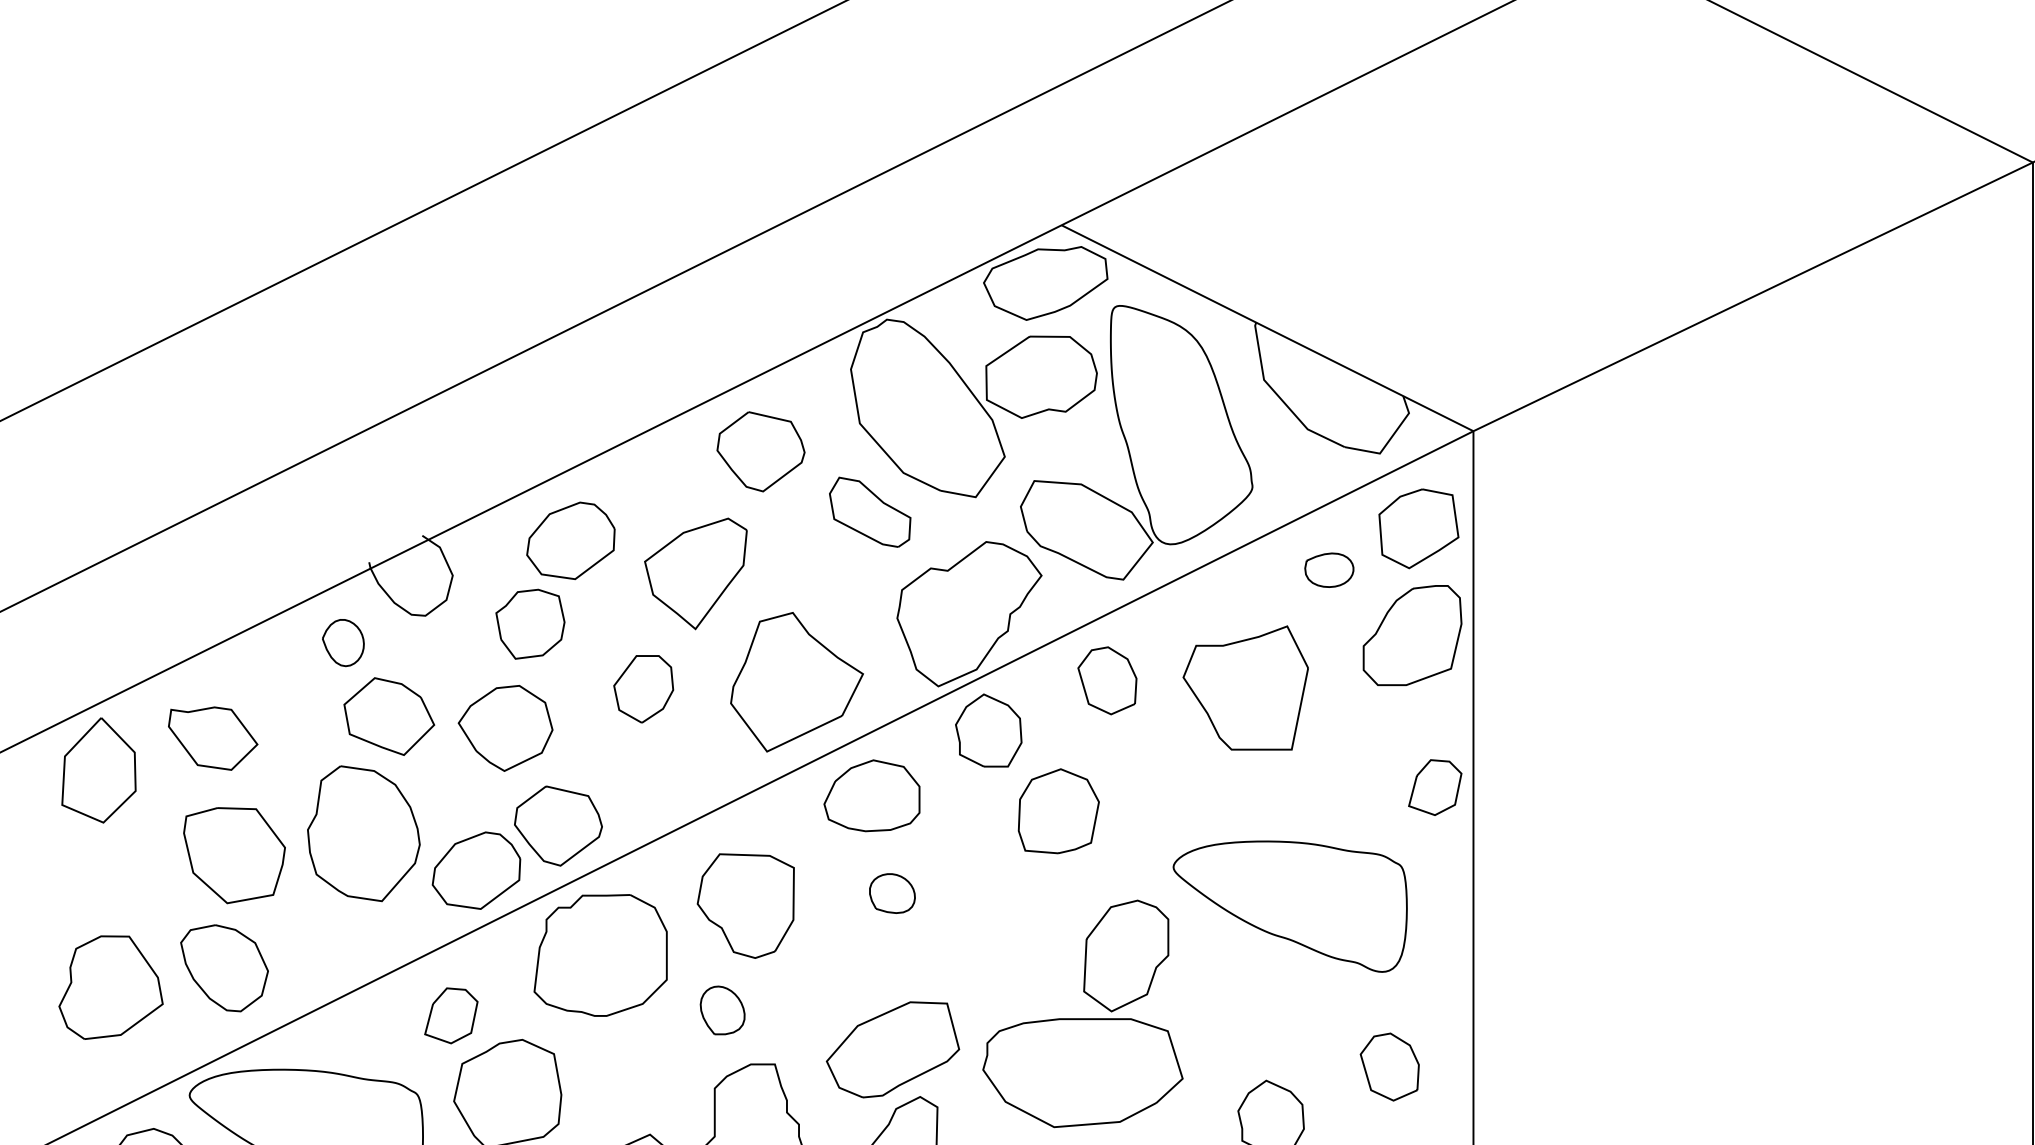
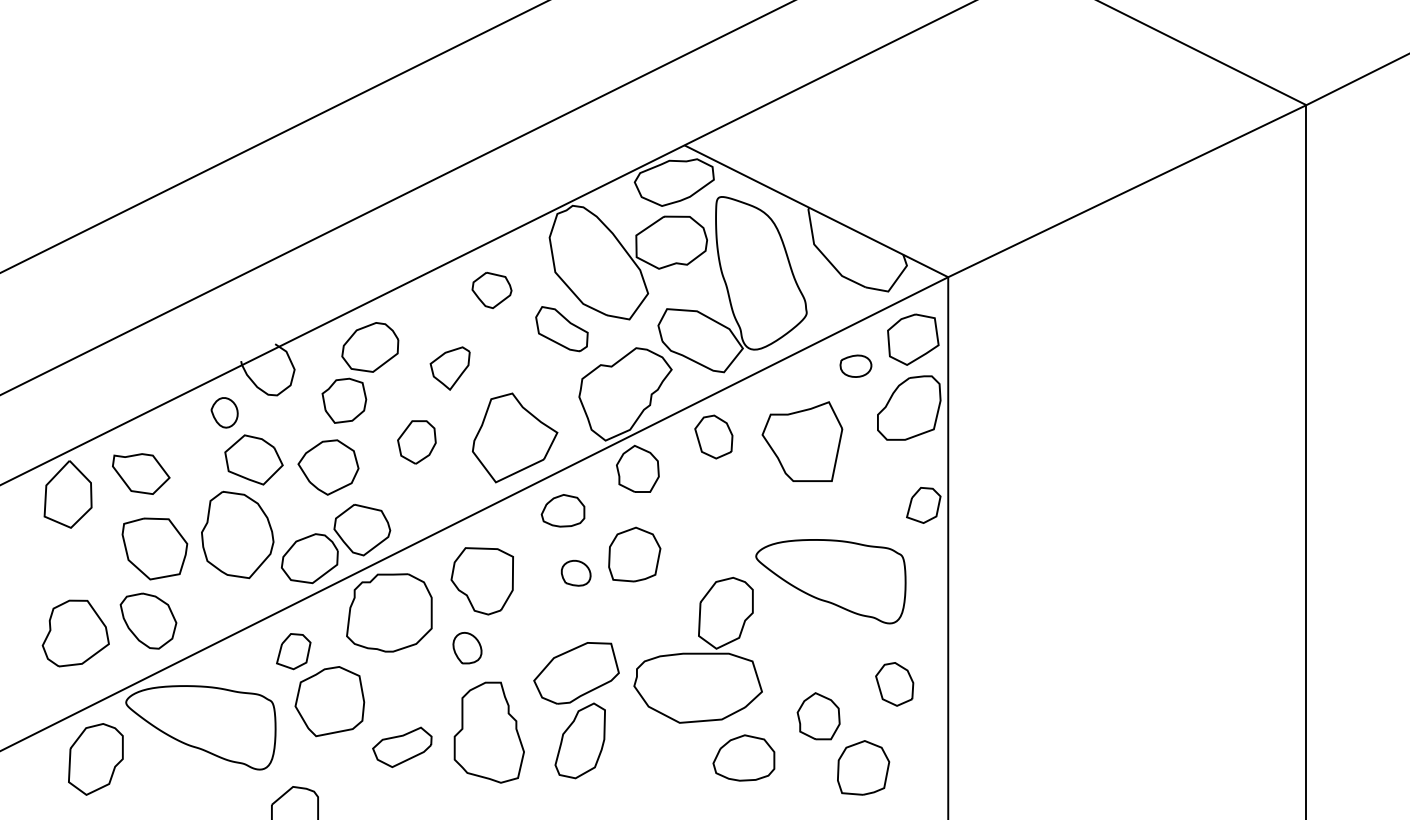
part: (760, 451) -> (491, 290), size x0.7
part: (694, 573) -> (449, 368), size x0.6
part: (871, 795) -> (562, 510), size x0.7
part: (1058, 811) -> (634, 554), moved

